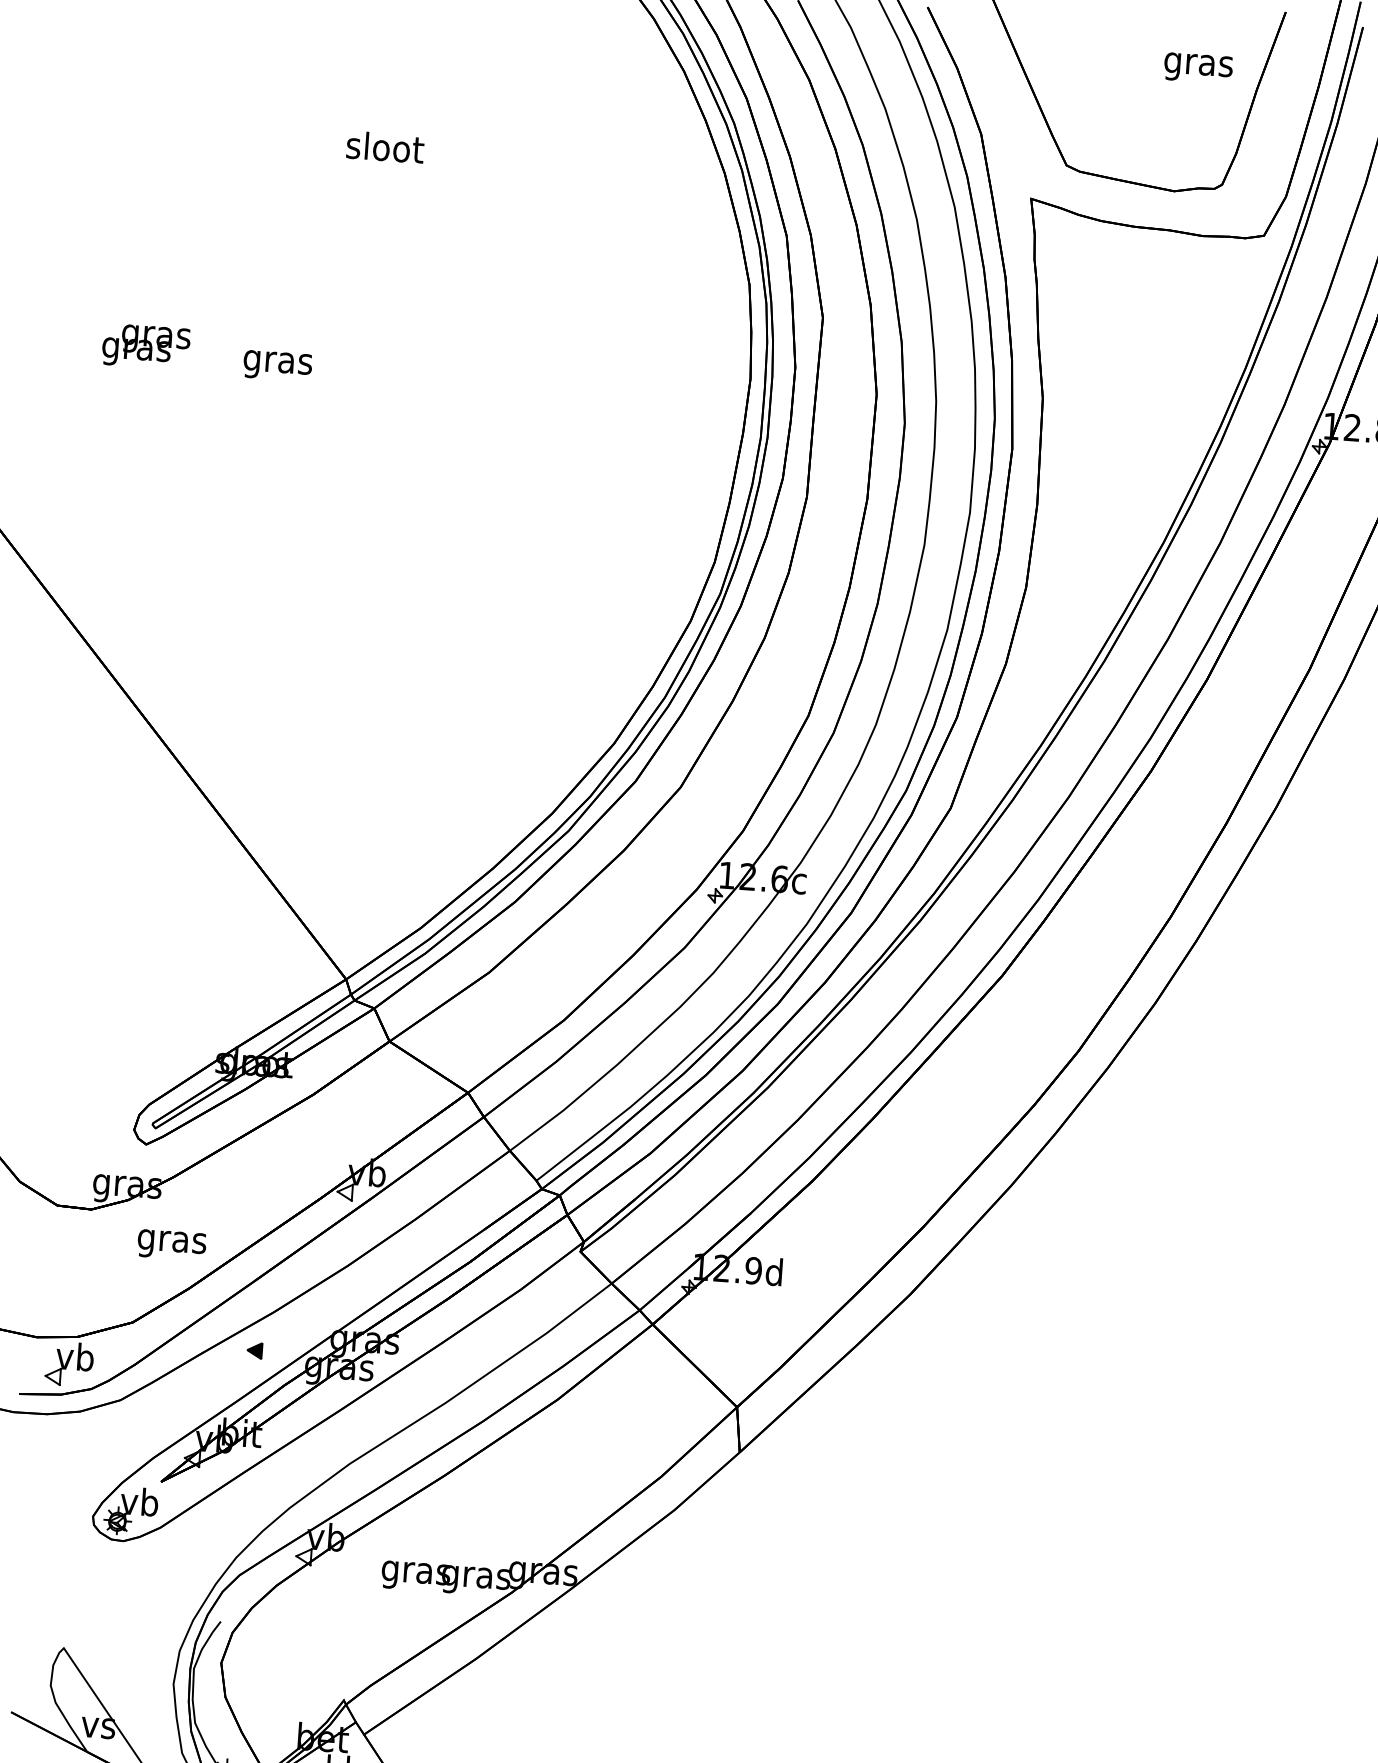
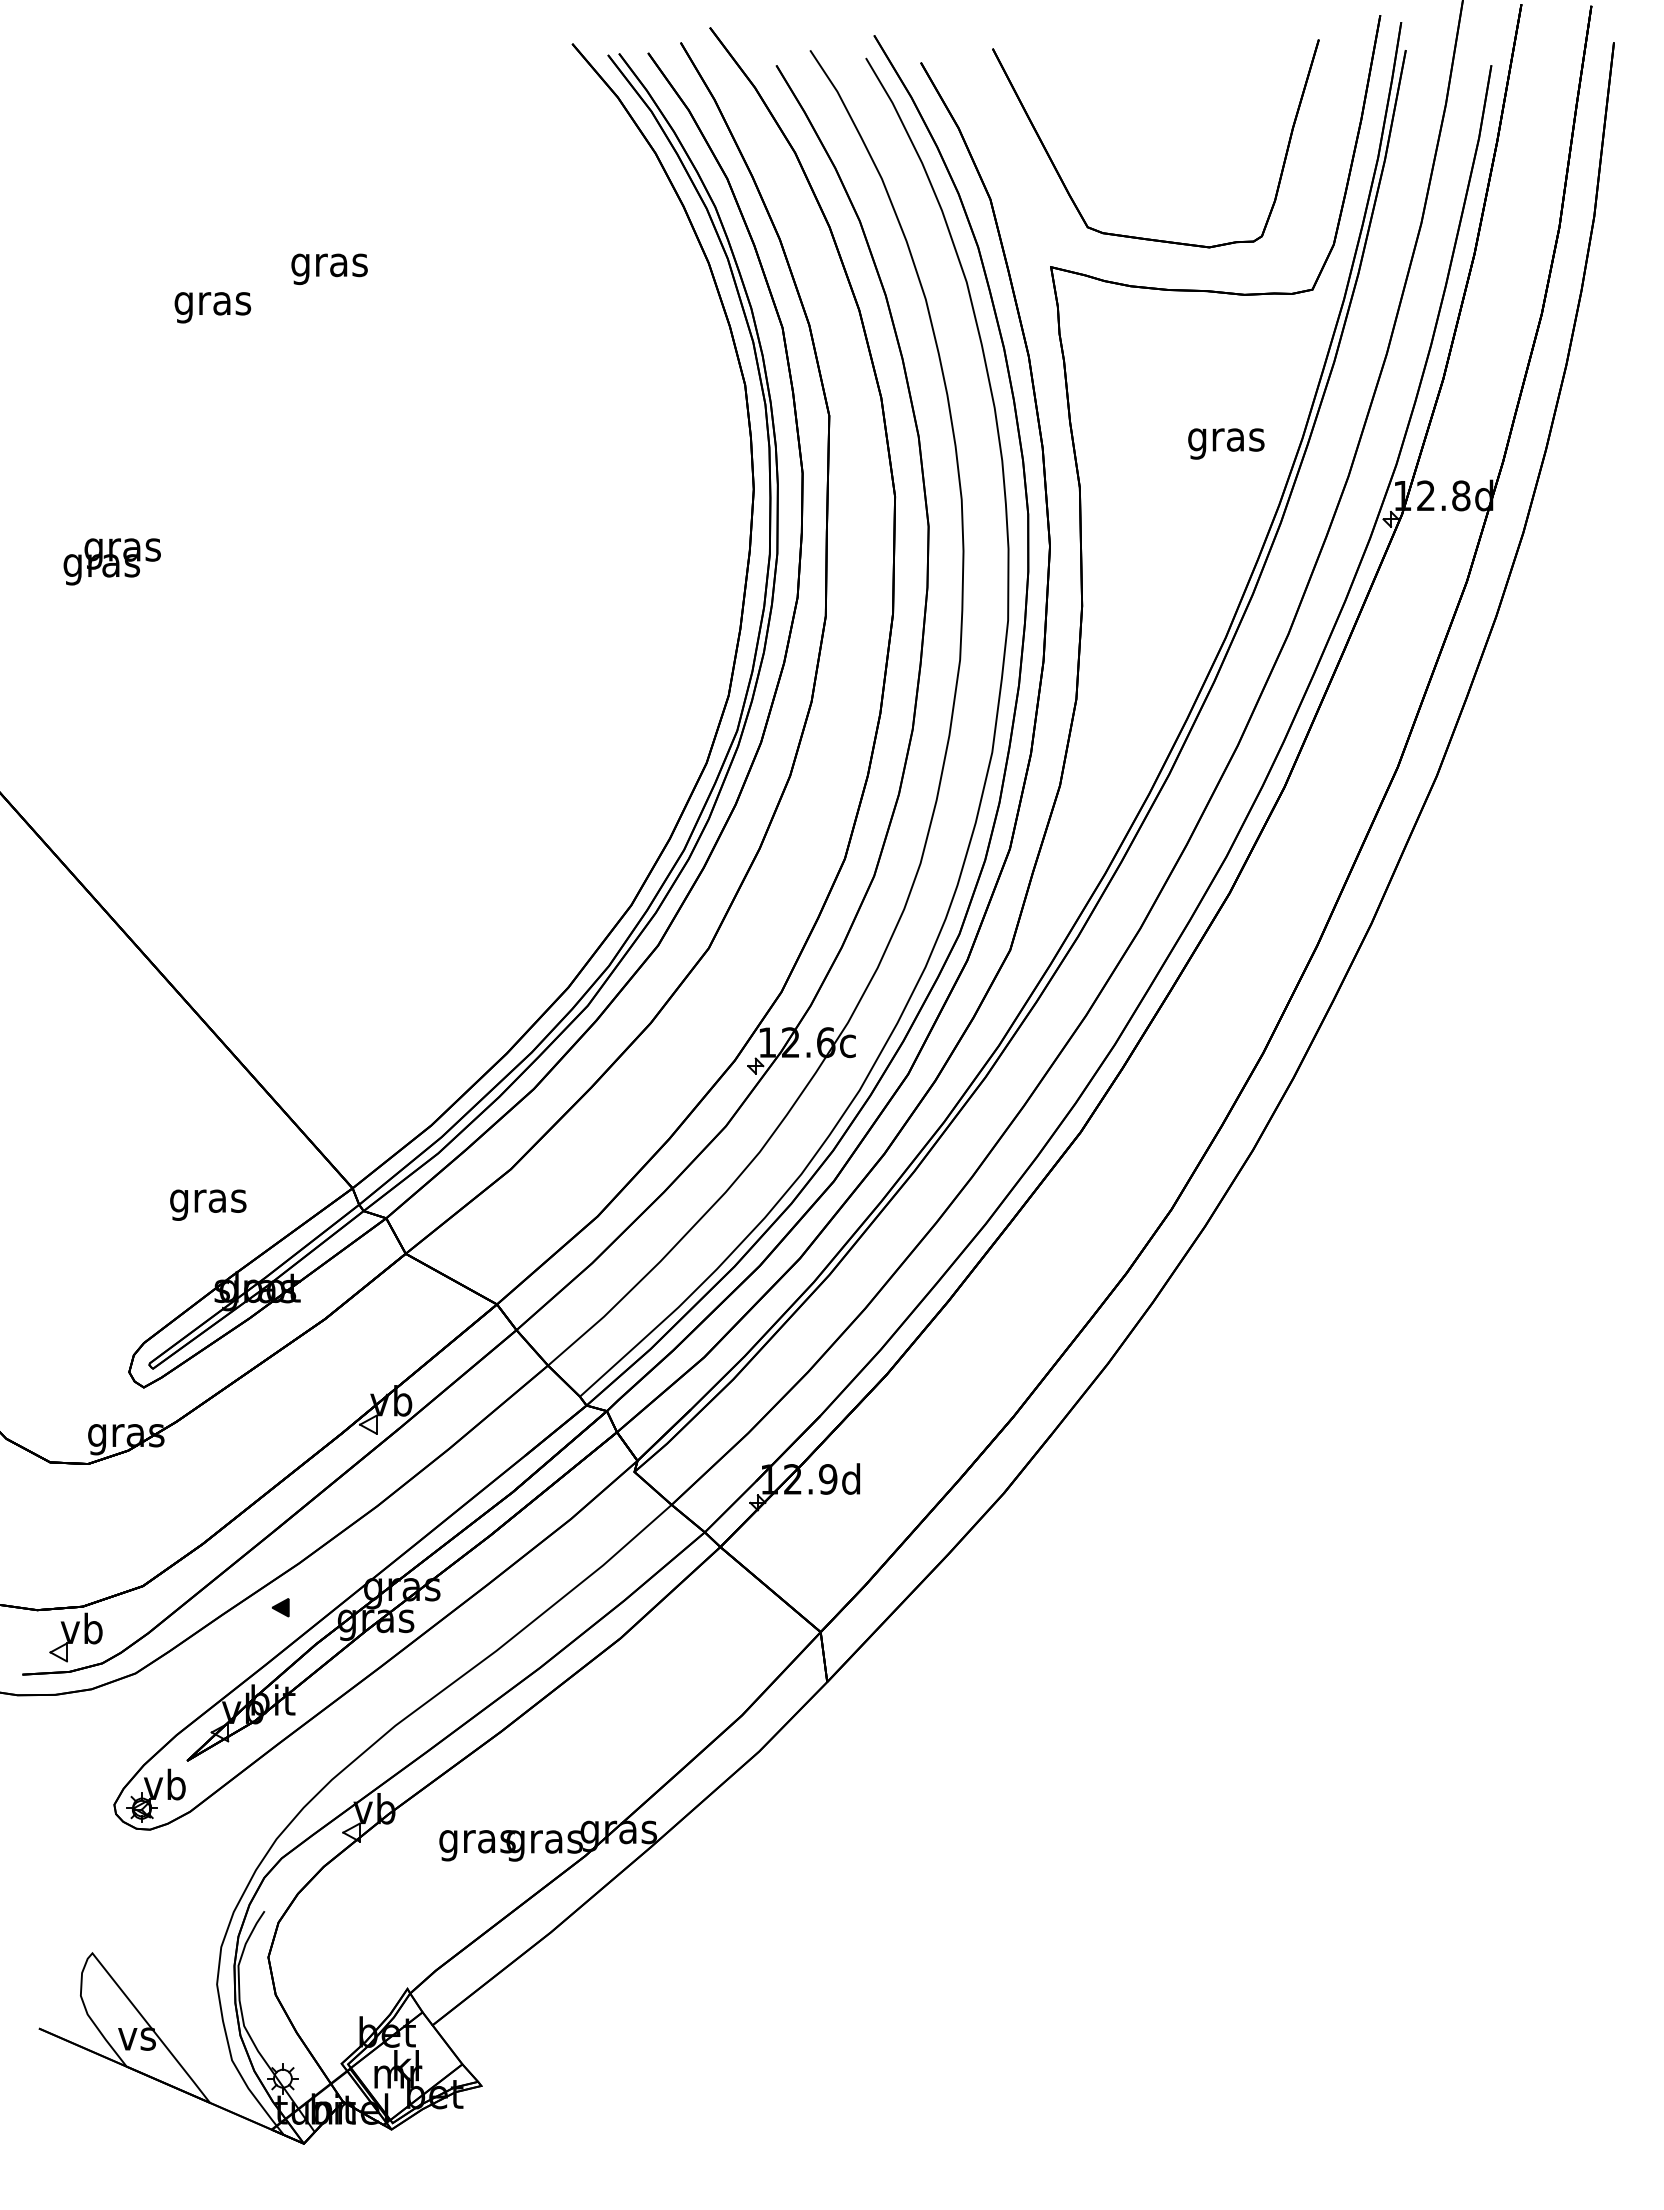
text: (1198, 67) -> (1226, 443), moved
text: (385, 151) -> (330, 265), sloot -> gras
text: (145, 346) -> (111, 561), moved
text: (277, 365) -> (212, 307), moved
text: (172, 1244) -> (208, 1204), moved

